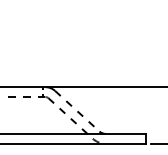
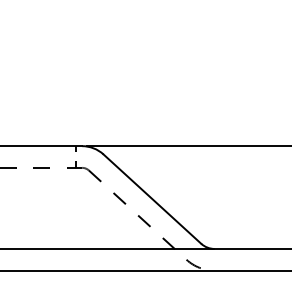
line: (77, 111) -> (152, 199), dashed -> solid

